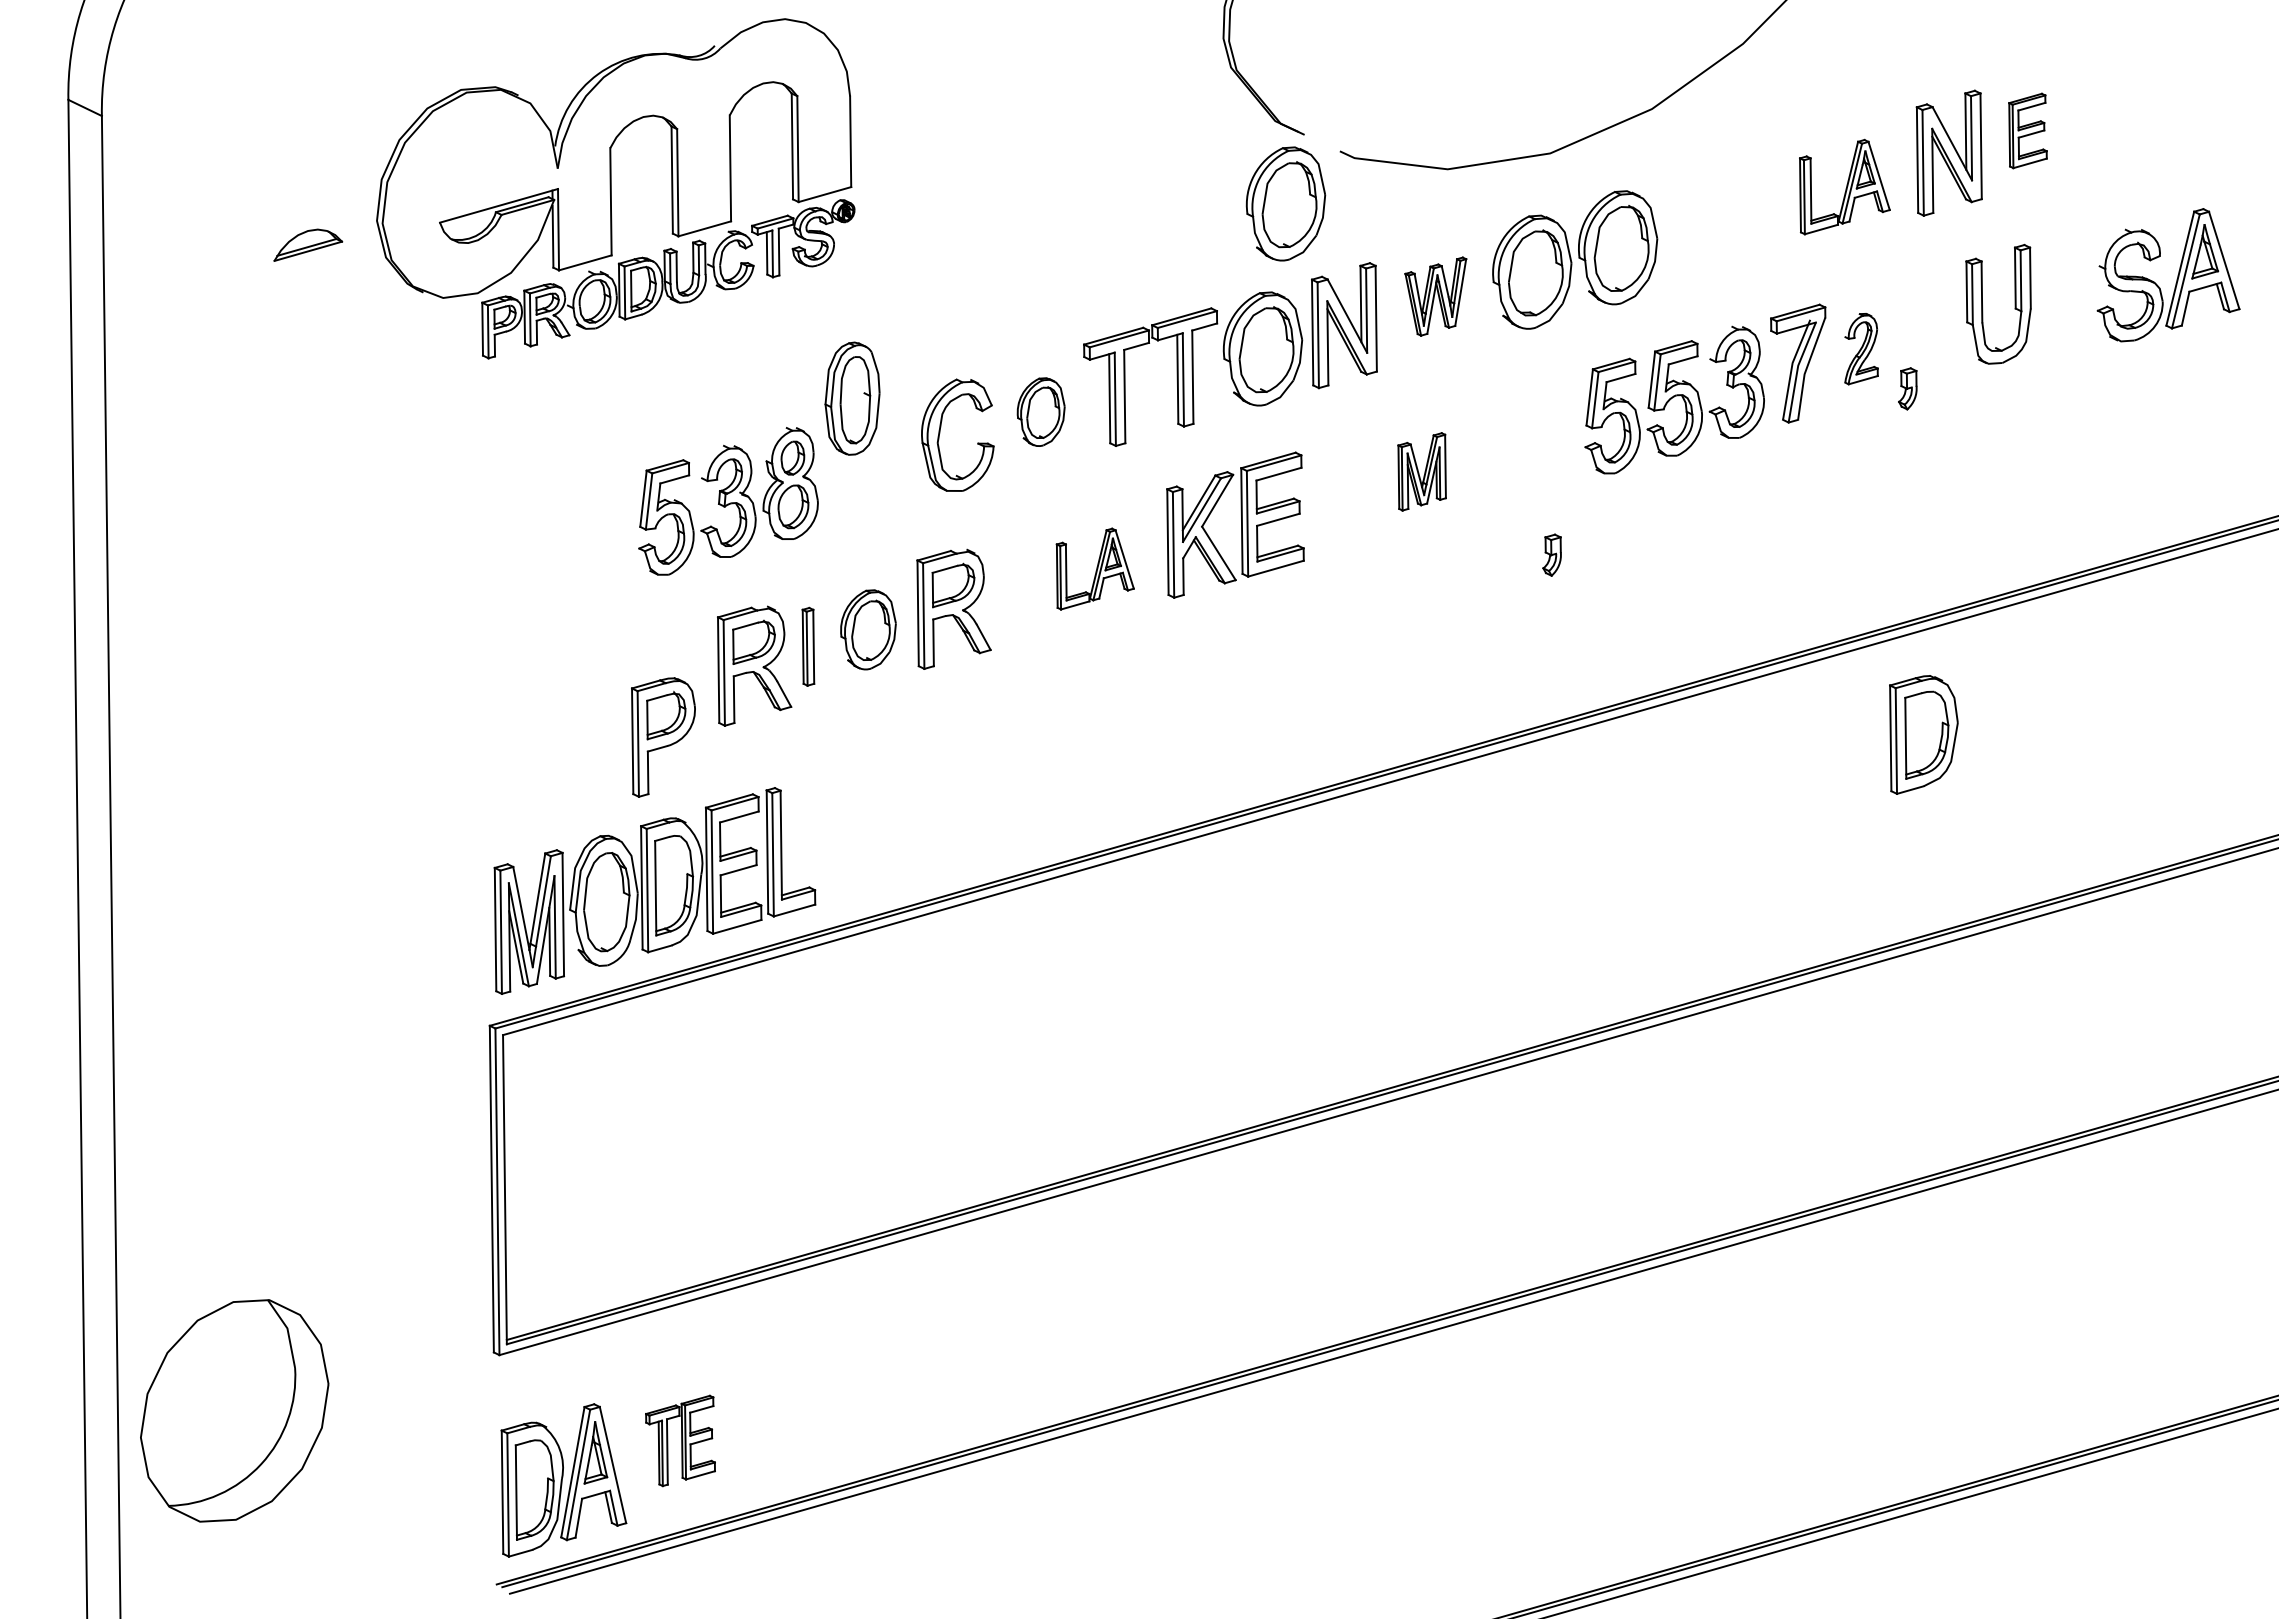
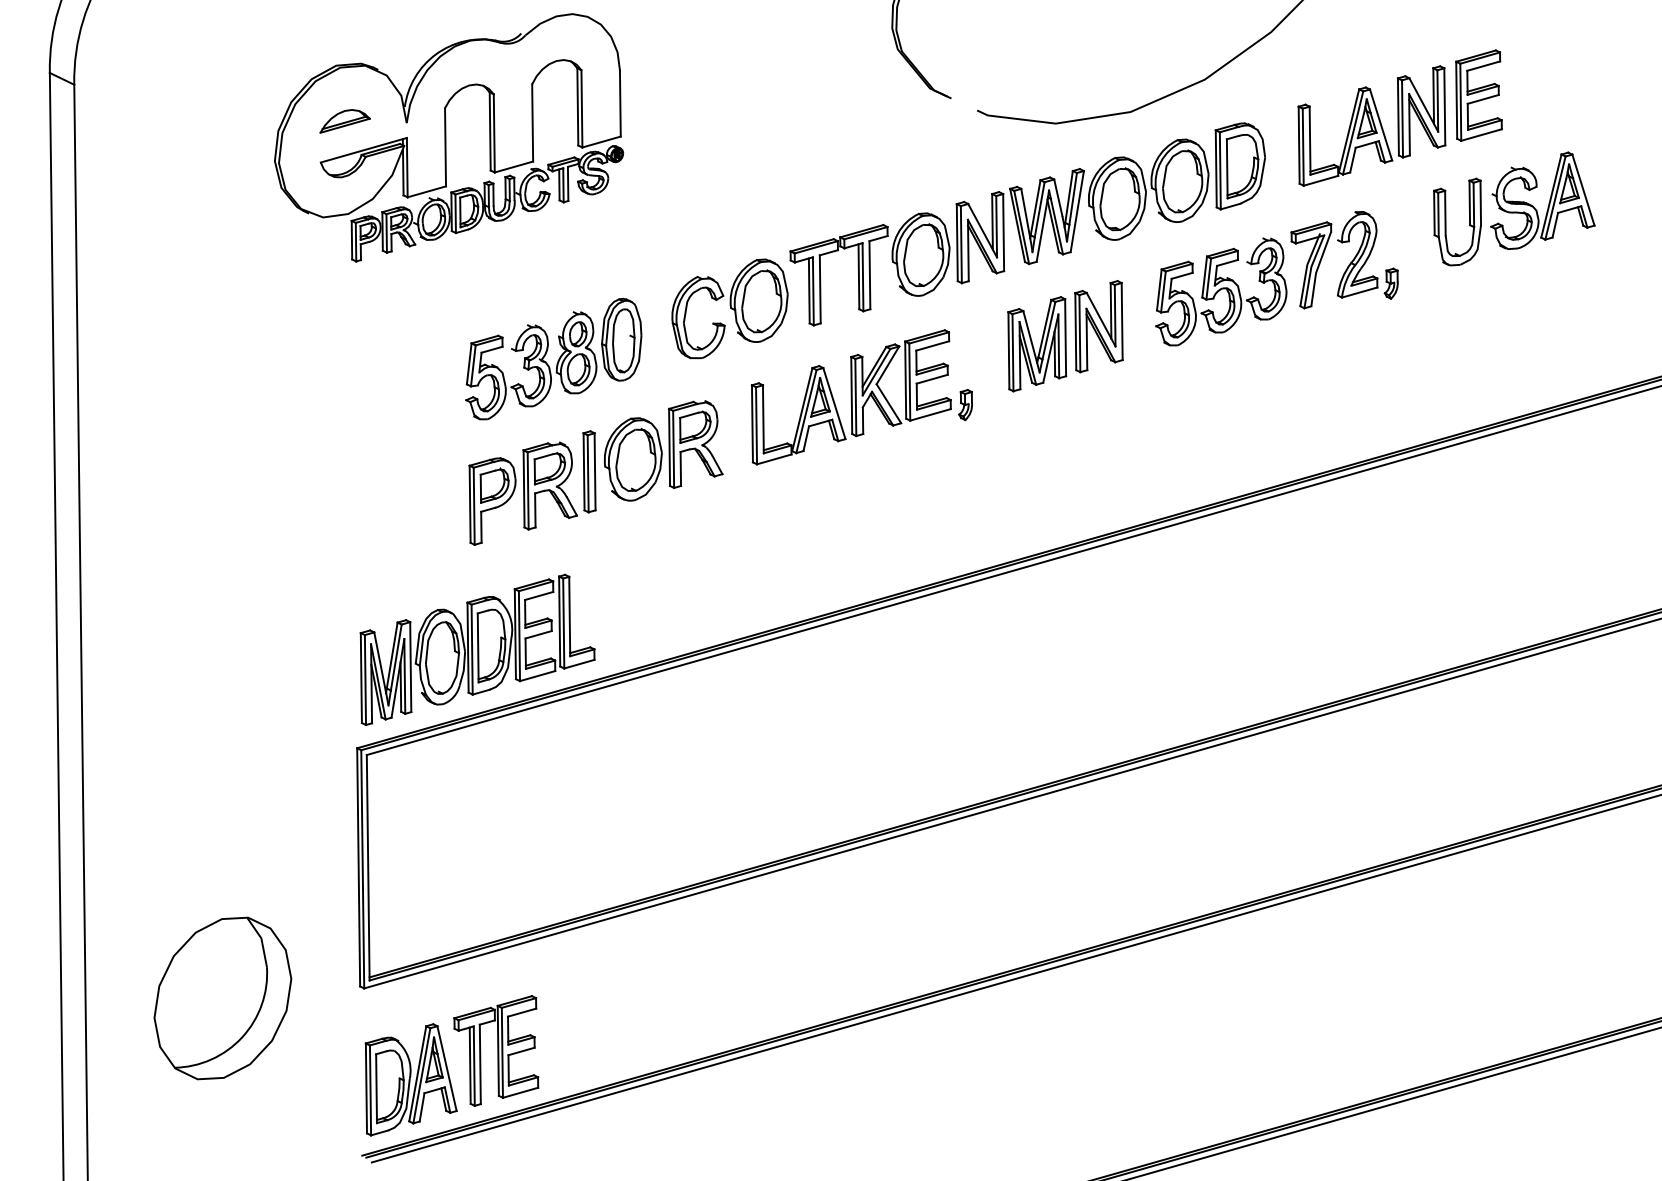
part: (2027, 130) -> (1478, 95), size x1.67
part: (1844, 186) -> (1345, 136), size x1.43
part: (1285, 203) -> (937, 148), removed
part: (308, 244) -> (345, 120), moved
part: (2176, 279) -> (1548, 203), moved
part: (1435, 296) -> (1046, 216), size x1.67
part: (1861, 348) -> (1357, 254), size x1.67
part: (852, 398) -> (621, 339), moved
part: (1041, 411) -> (759, 300), size x1.67
part: (1506, 447) -> (1098, 326), added
part: (1421, 471) -> (1036, 343), size x1.67
part: (1551, 554) -> (965, 404), moved
part: (1095, 568) -> (798, 414), size x1.67
part: (868, 629) -> (633, 459), size x1.43
part: (808, 646) -> (589, 471), size x1.43
part: (1923, 734) -> (1240, 166), moved
part: (663, 737) -> (492, 501), moved
part: (234, 1410) -> (222, 998), moved
part: (680, 1440) -> (496, 1050), size x1.67

